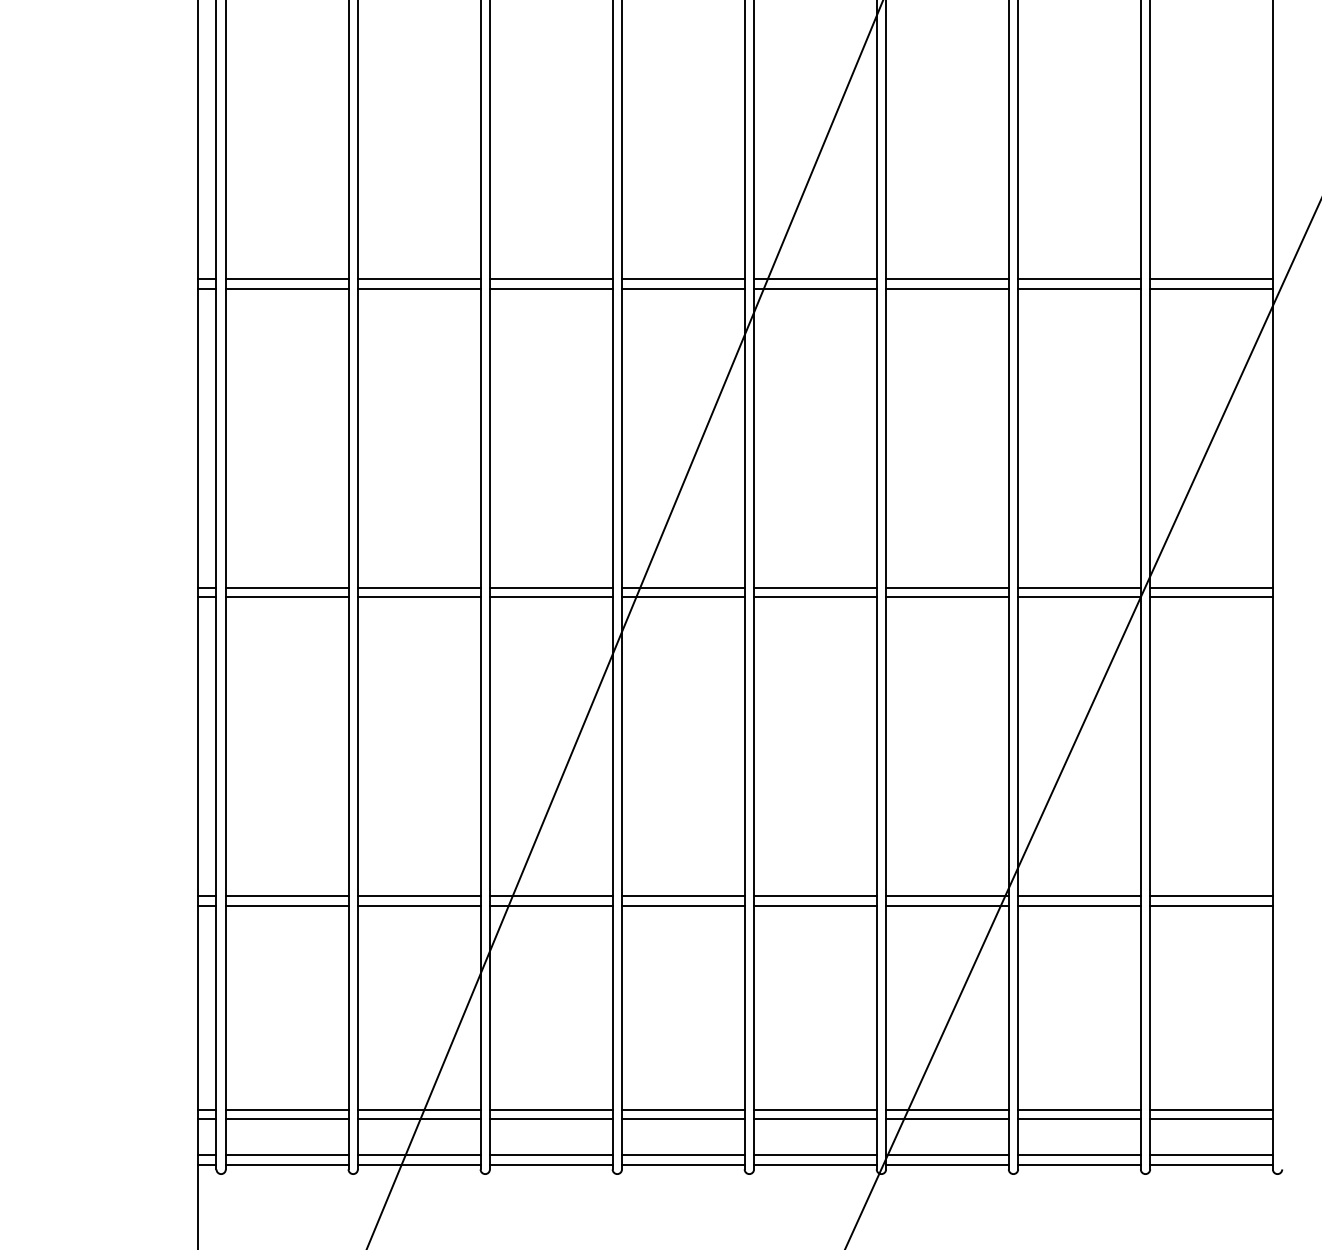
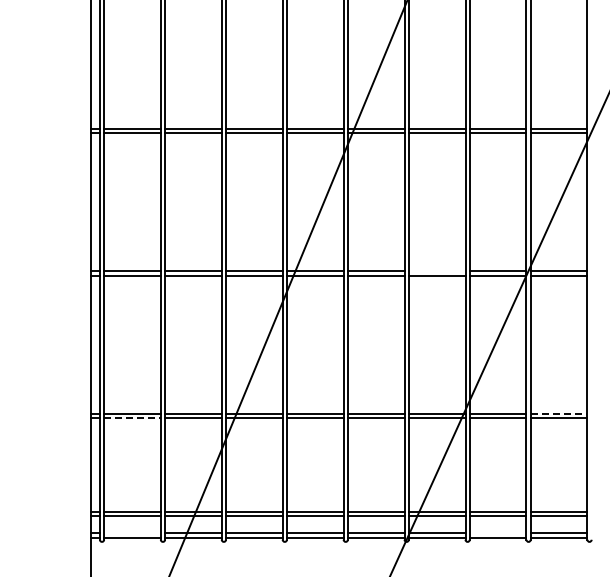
line: (945, 588) -> (436, 271), removed
line: (1212, 895) -> (559, 413), solid -> dashed
line: (287, 906) -> (132, 418), solid -> dashed
line: (287, 1155) -> (132, 533), removed
line: (1078, 1155) -> (497, 533), removed

